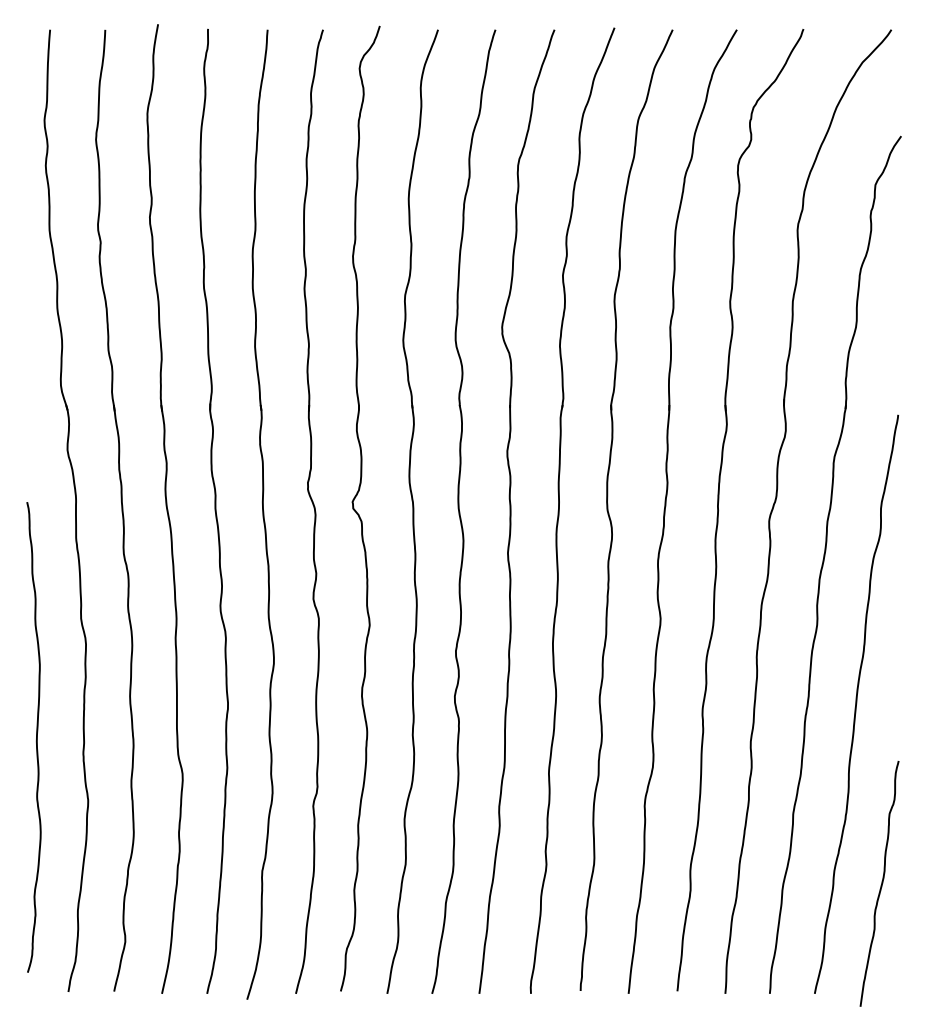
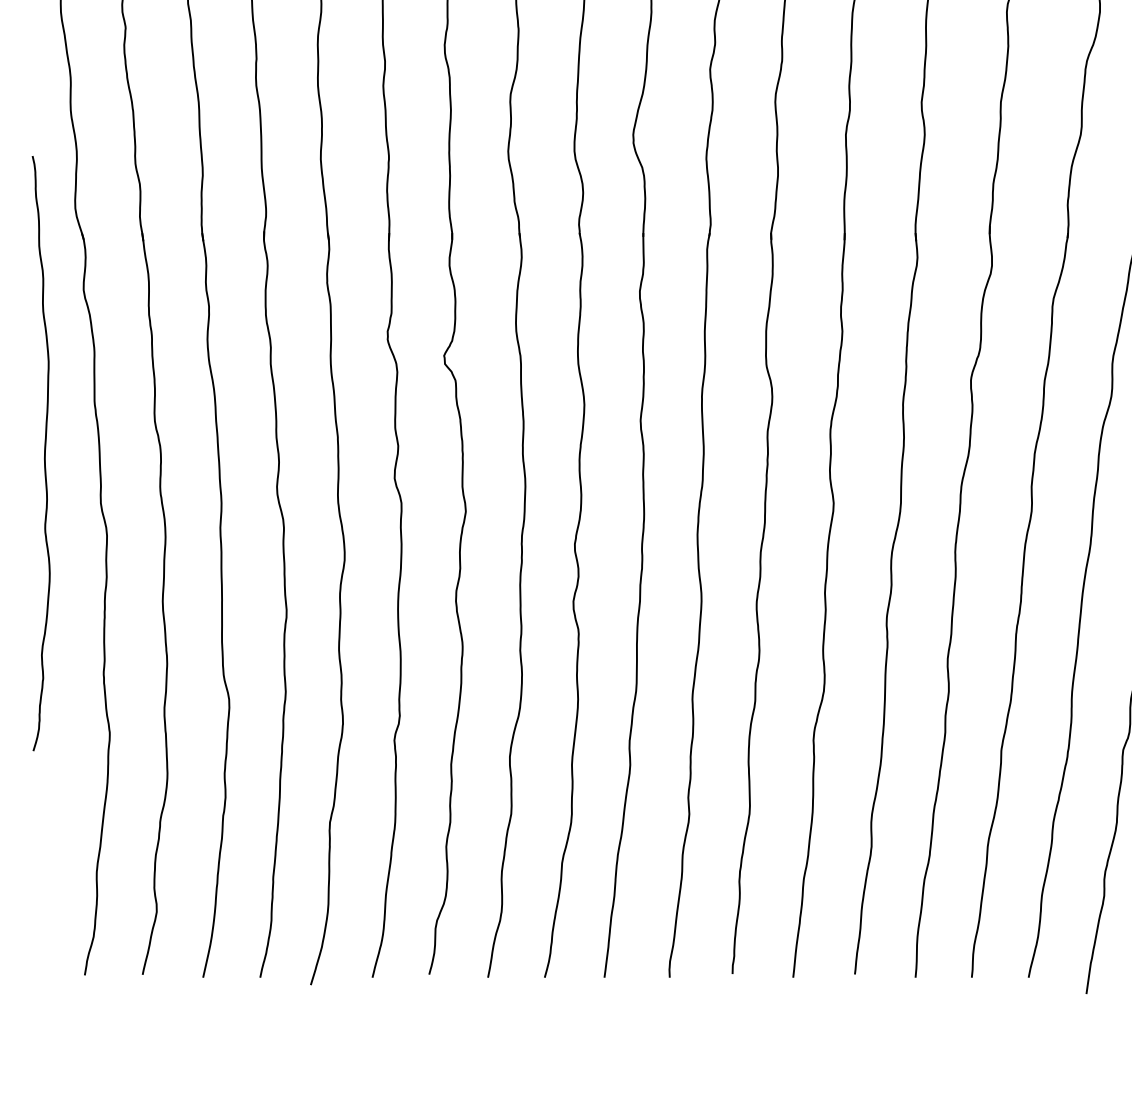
curve: (36, 737) -> (44, 453), moved

